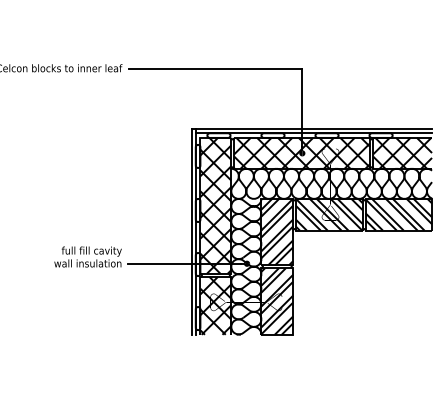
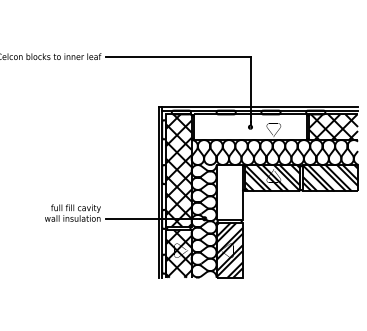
hatch: (302, 153) -> (250, 127), removed
hatch: (276, 232) -> (229, 192), removed

